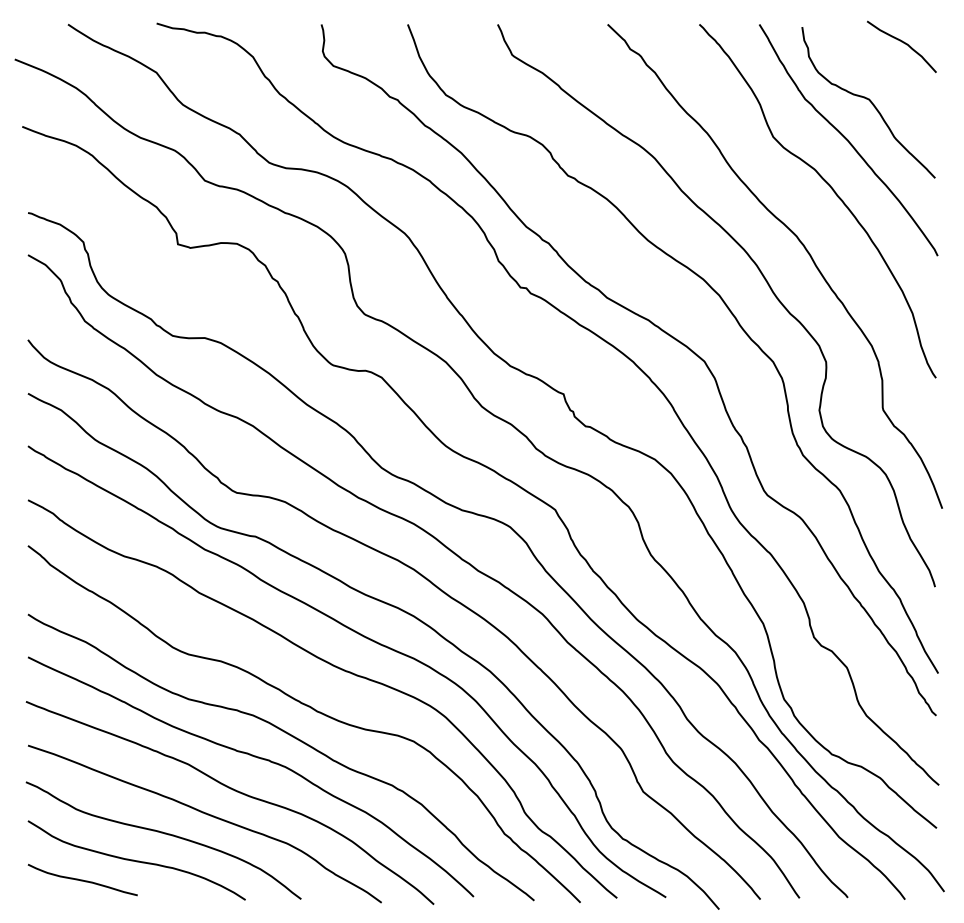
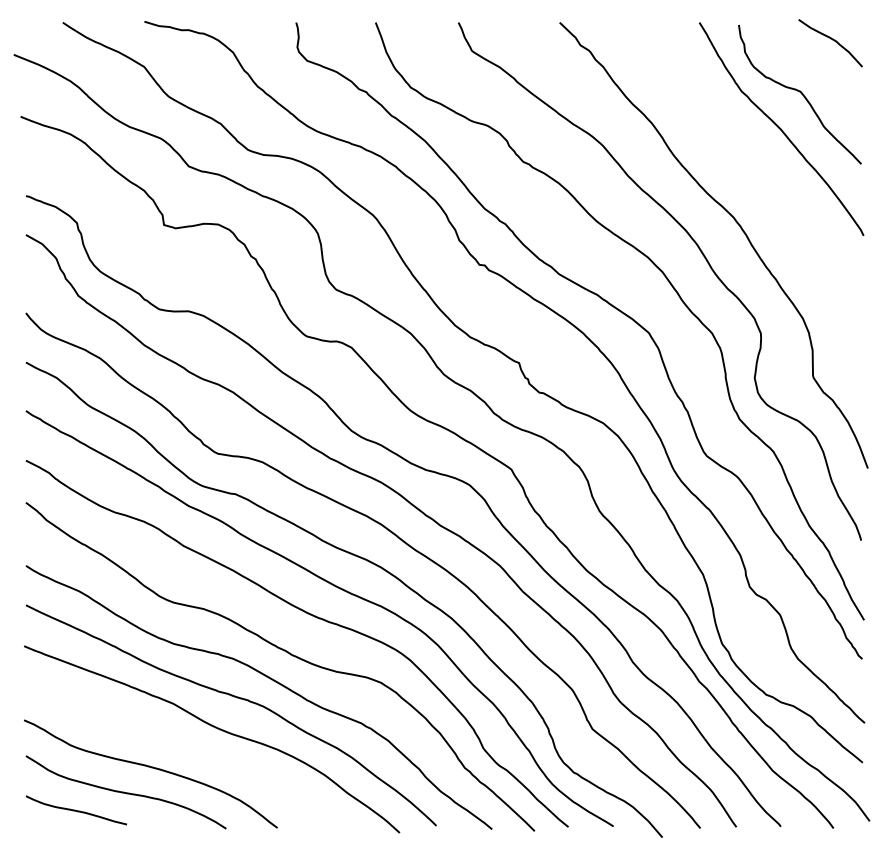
curve: (831, 189) -> (765, 174), removed
curve: (207, 815) -> (191, 750), removed

